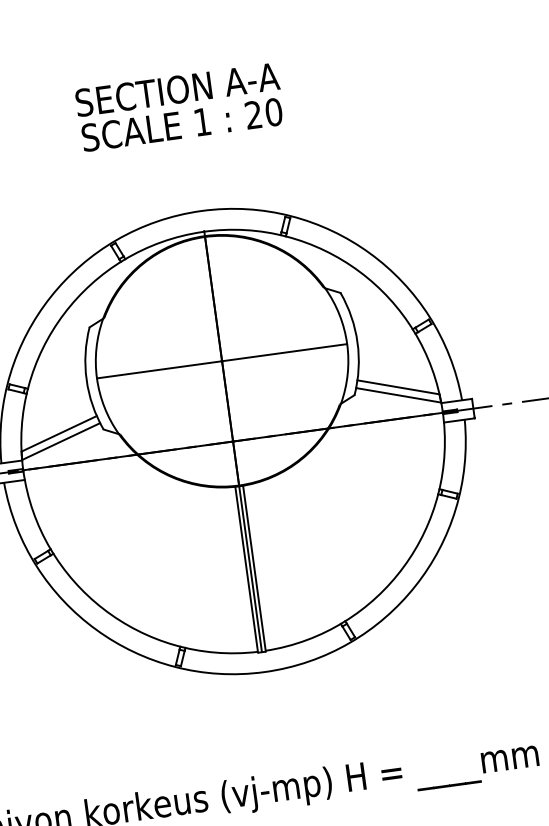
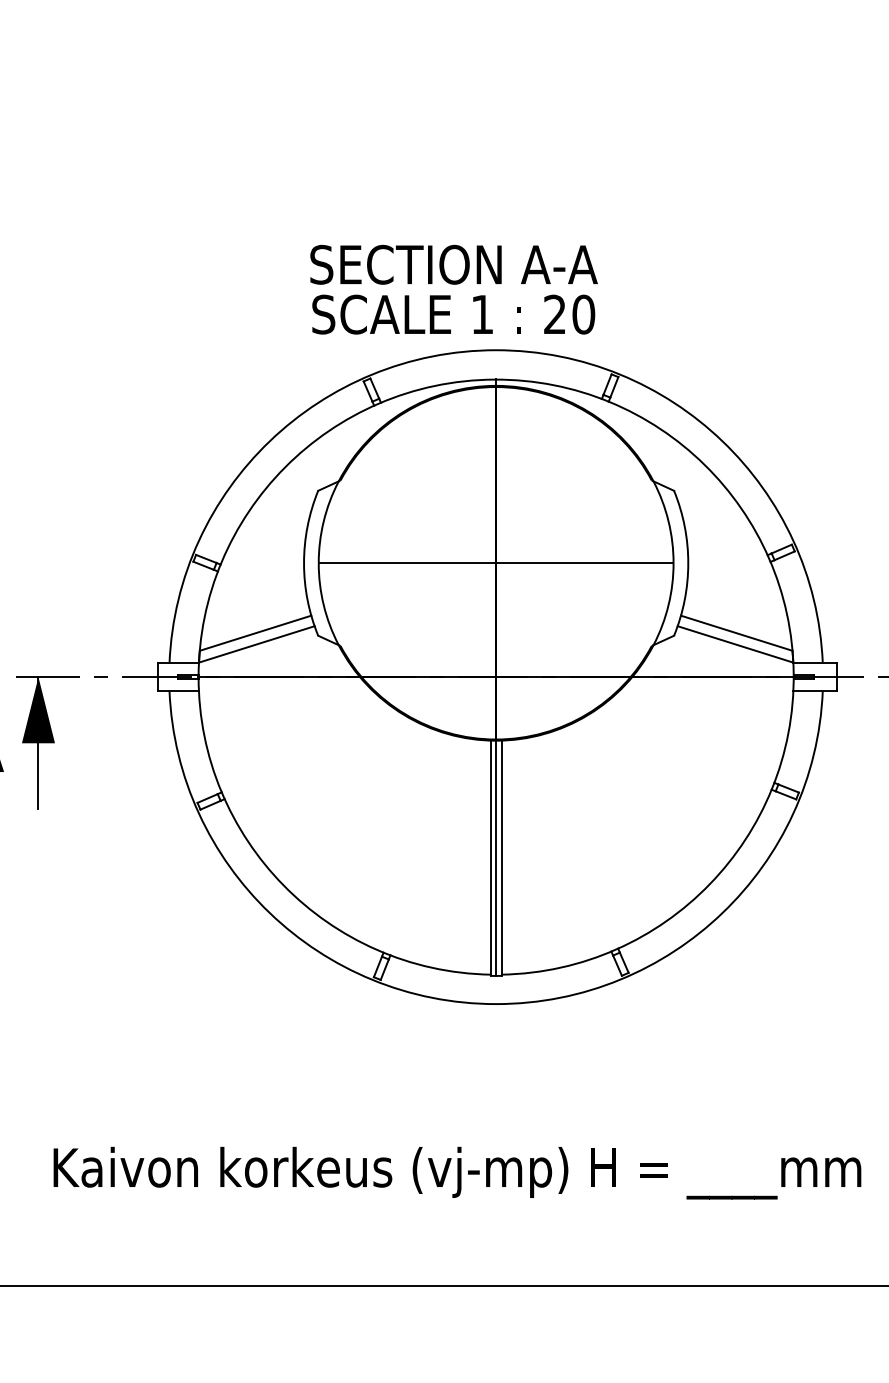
text: (179, 107) -> (453, 289), moved

